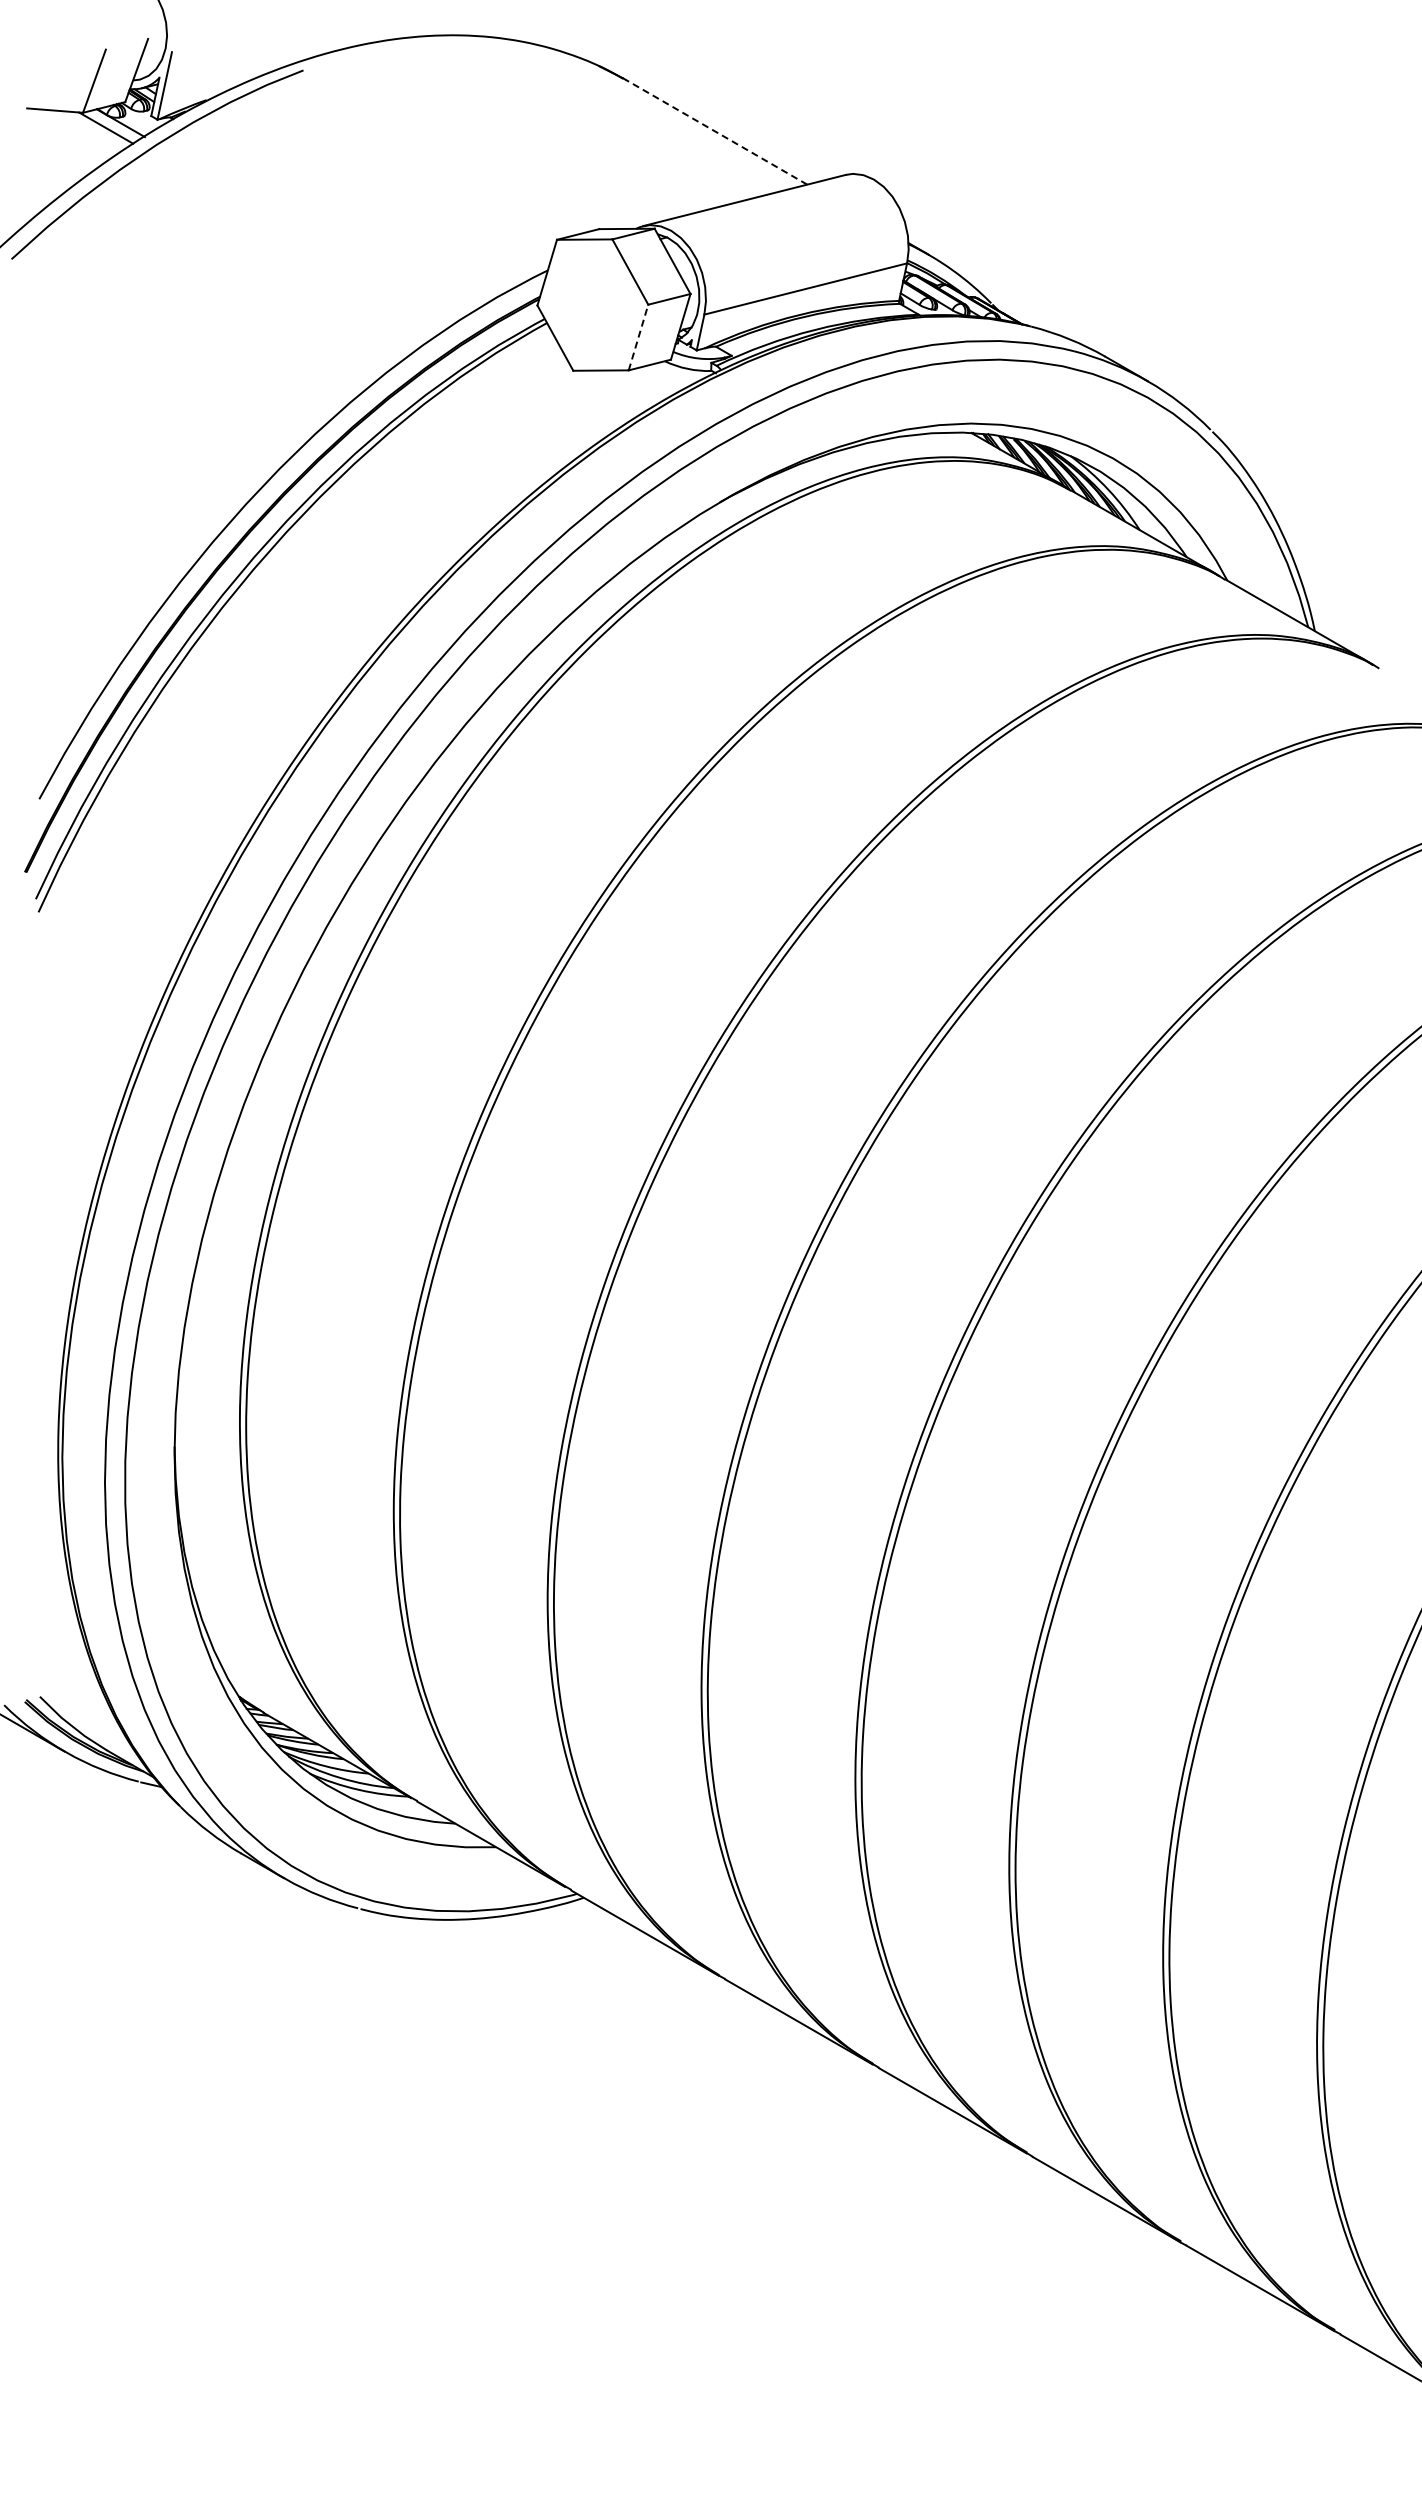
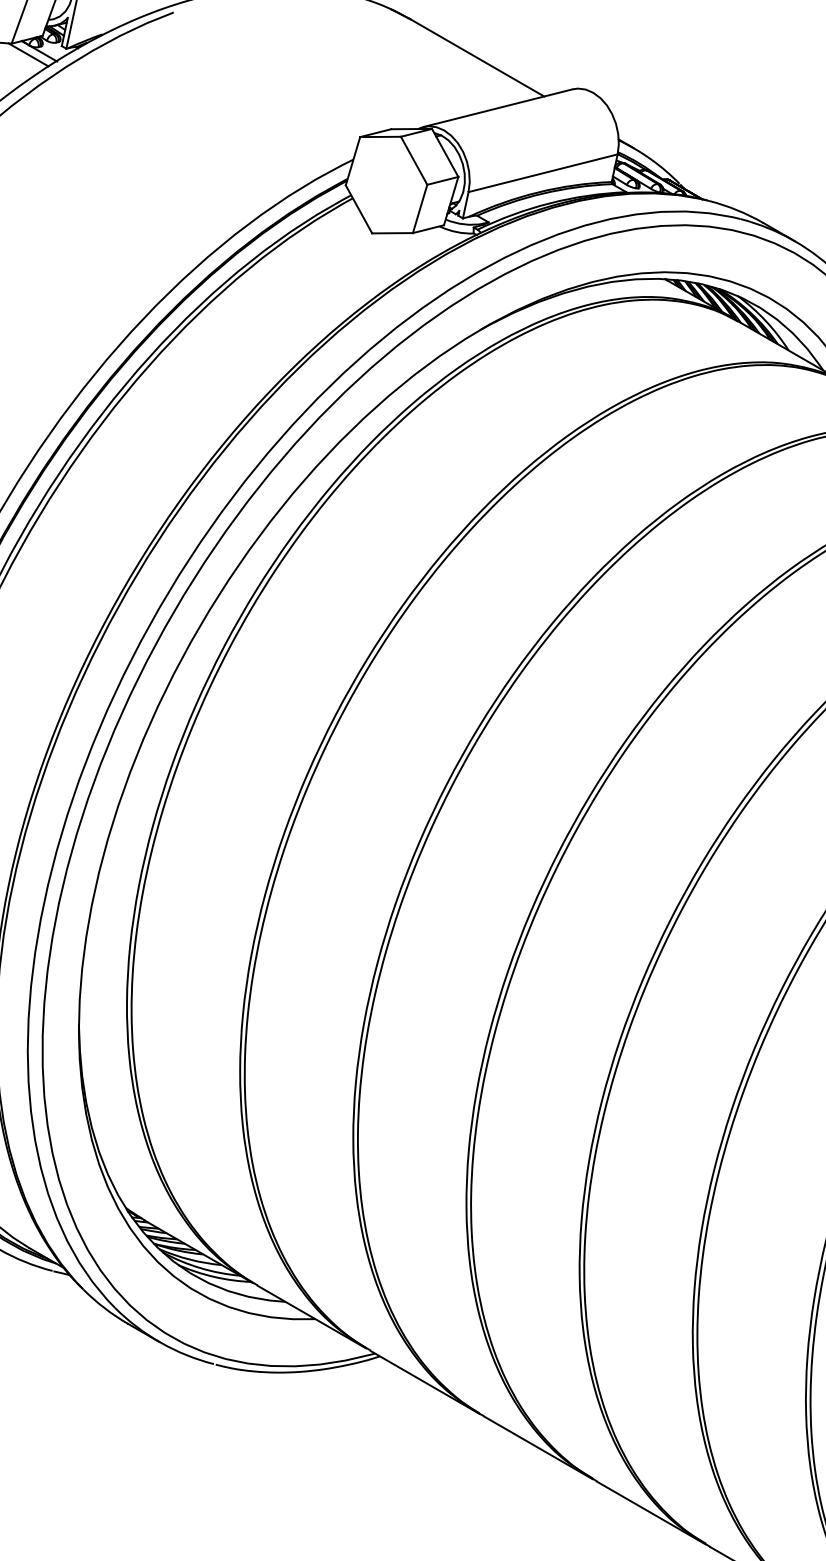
line: (715, 131) -> (476, 57), dashed -> solid
line: (638, 337) -> (420, 208), dashed -> solid

